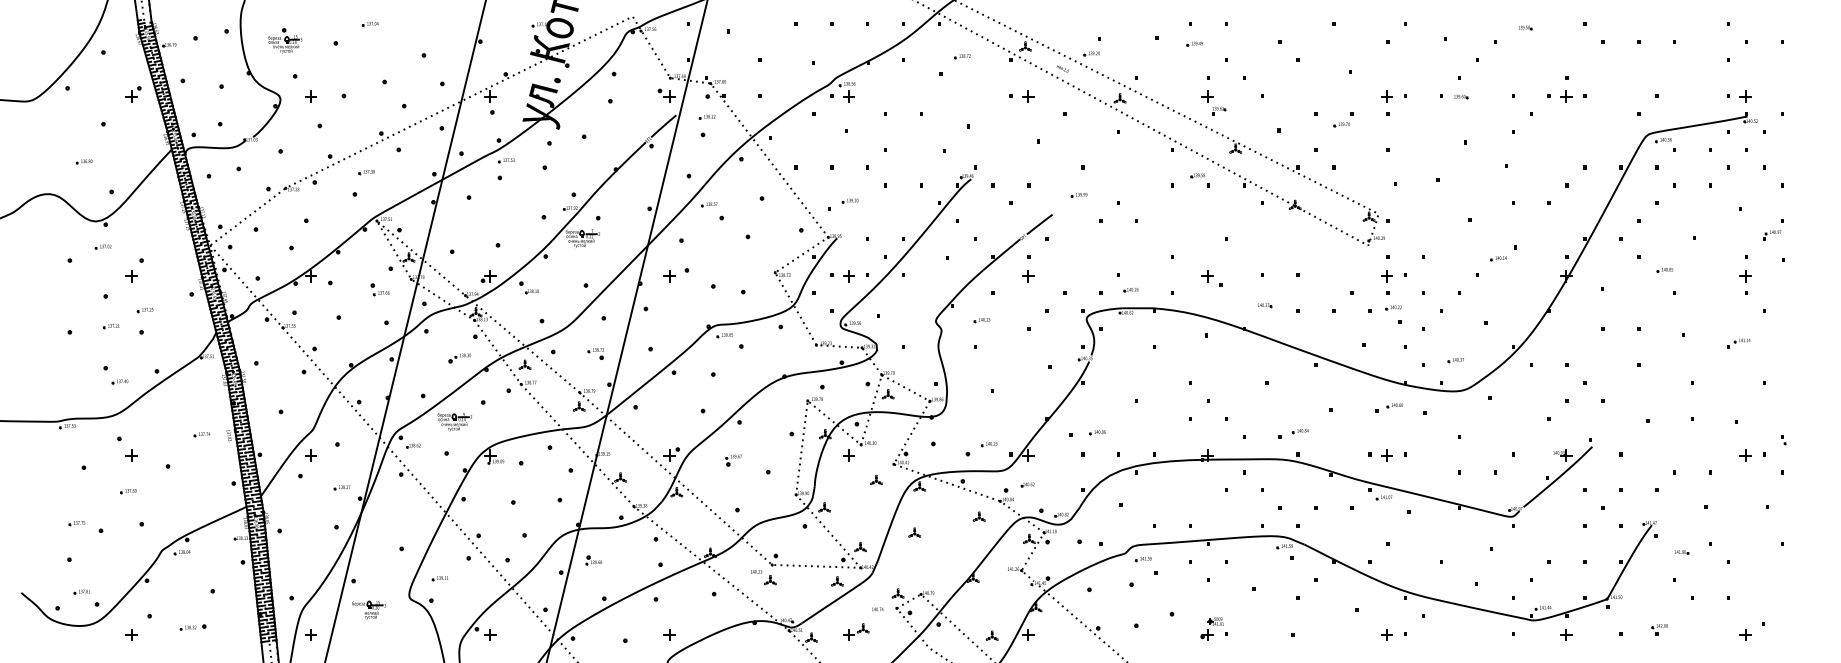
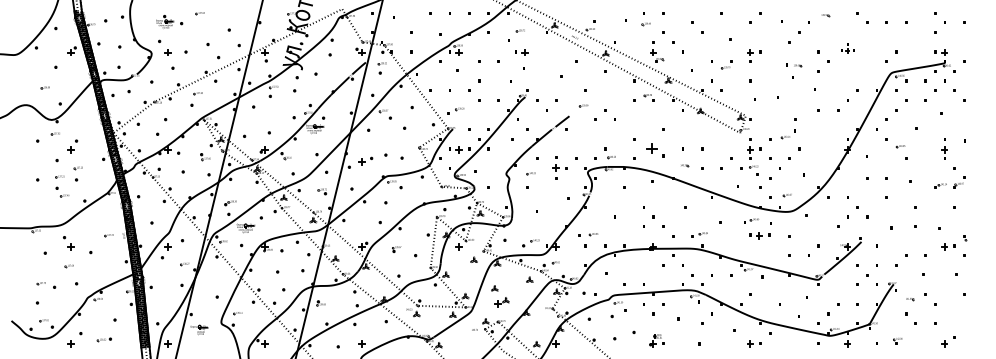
part: (285, 39) -> (165, 21), moved
part: (1566, 89) -> (847, 48), size x0.6
part: (1021, 96) -> (521, 52), moved
part: (1455, 96) -> (794, 65), moved
part: (1773, 229) -> (959, 182), moved
part: (1501, 253) -> (787, 134), moved
part: (1026, 268) -> (555, 163), moved
part: (675, 274) -> (365, 160), moved
part: (1211, 277) -> (655, 150), size x1.6
part: (459, 359) -> (230, 203), moved
part: (115, 374) -> (62, 191), moved
part: (1387, 455) -> (759, 235), moved
part: (854, 632) -> (501, 302), moved

